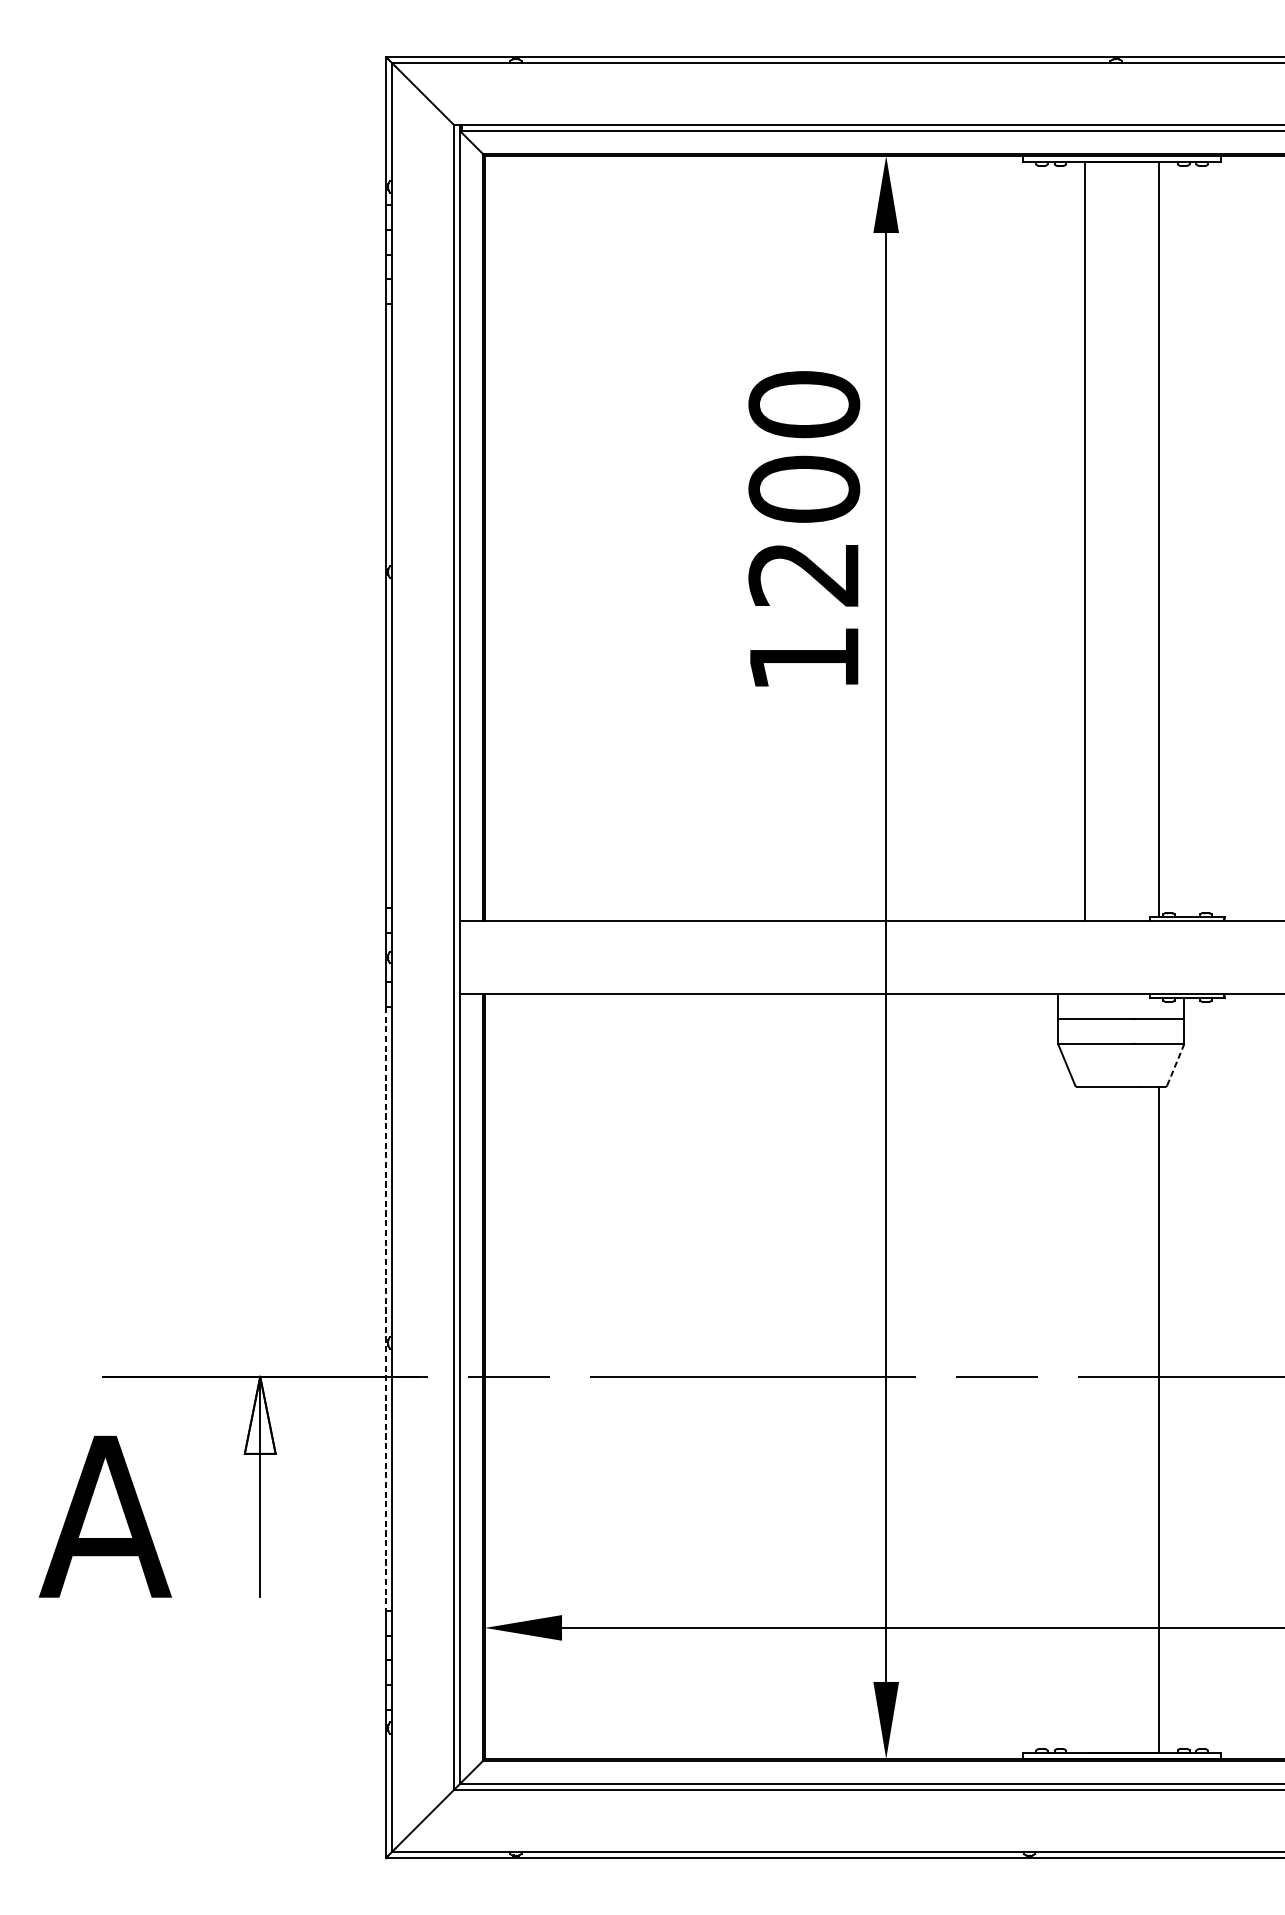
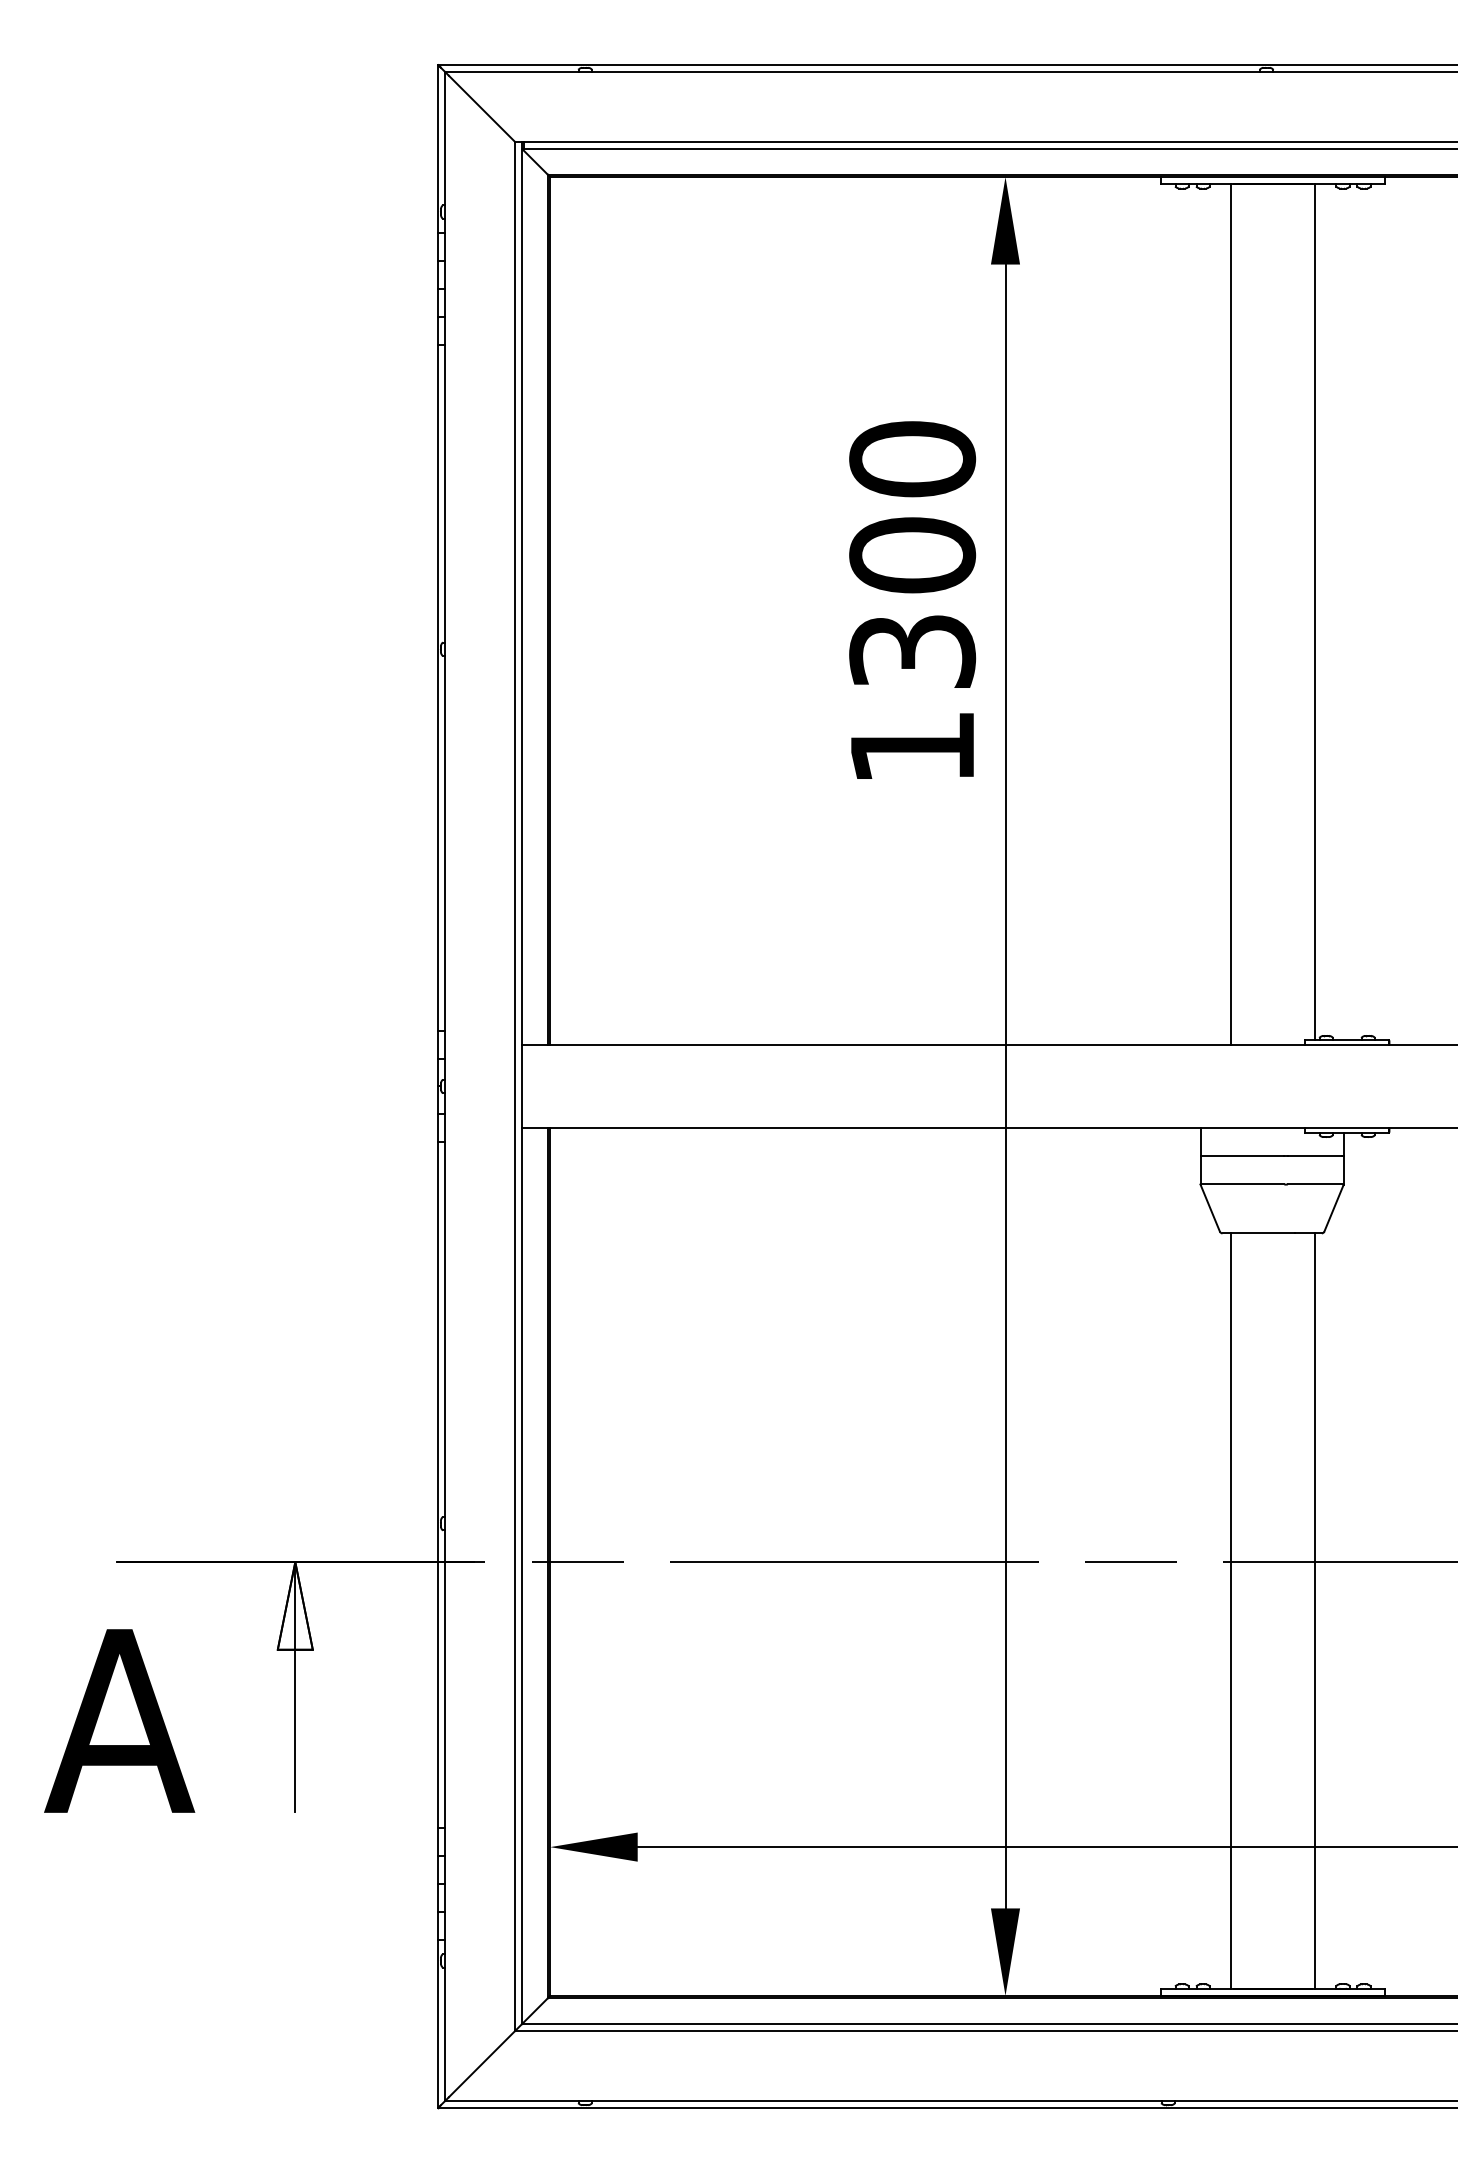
text: (804, 574) -> (912, 651), 1200 -> 1300
line: (1175, 1065) -> (1333, 1208), dashed -> solid
line: (386, 1309) -> (438, 1485), dashed -> solid
line: (1085, 1419) -> (1231, 1610), added

